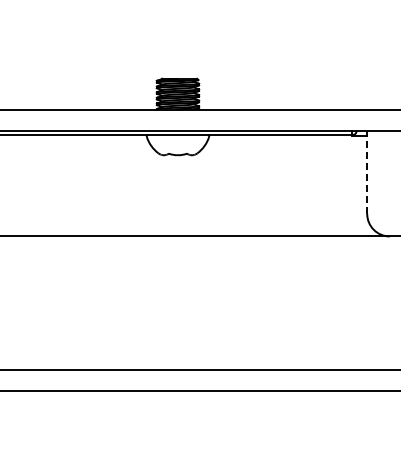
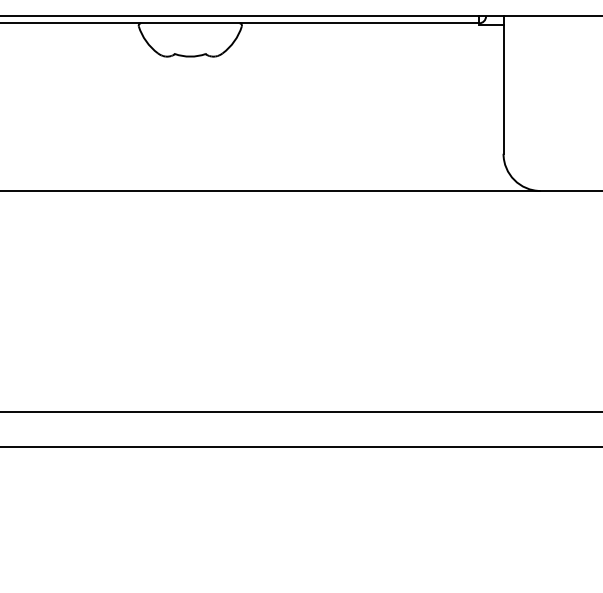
line: (367, 172) -> (503, 85), dashed -> solid

